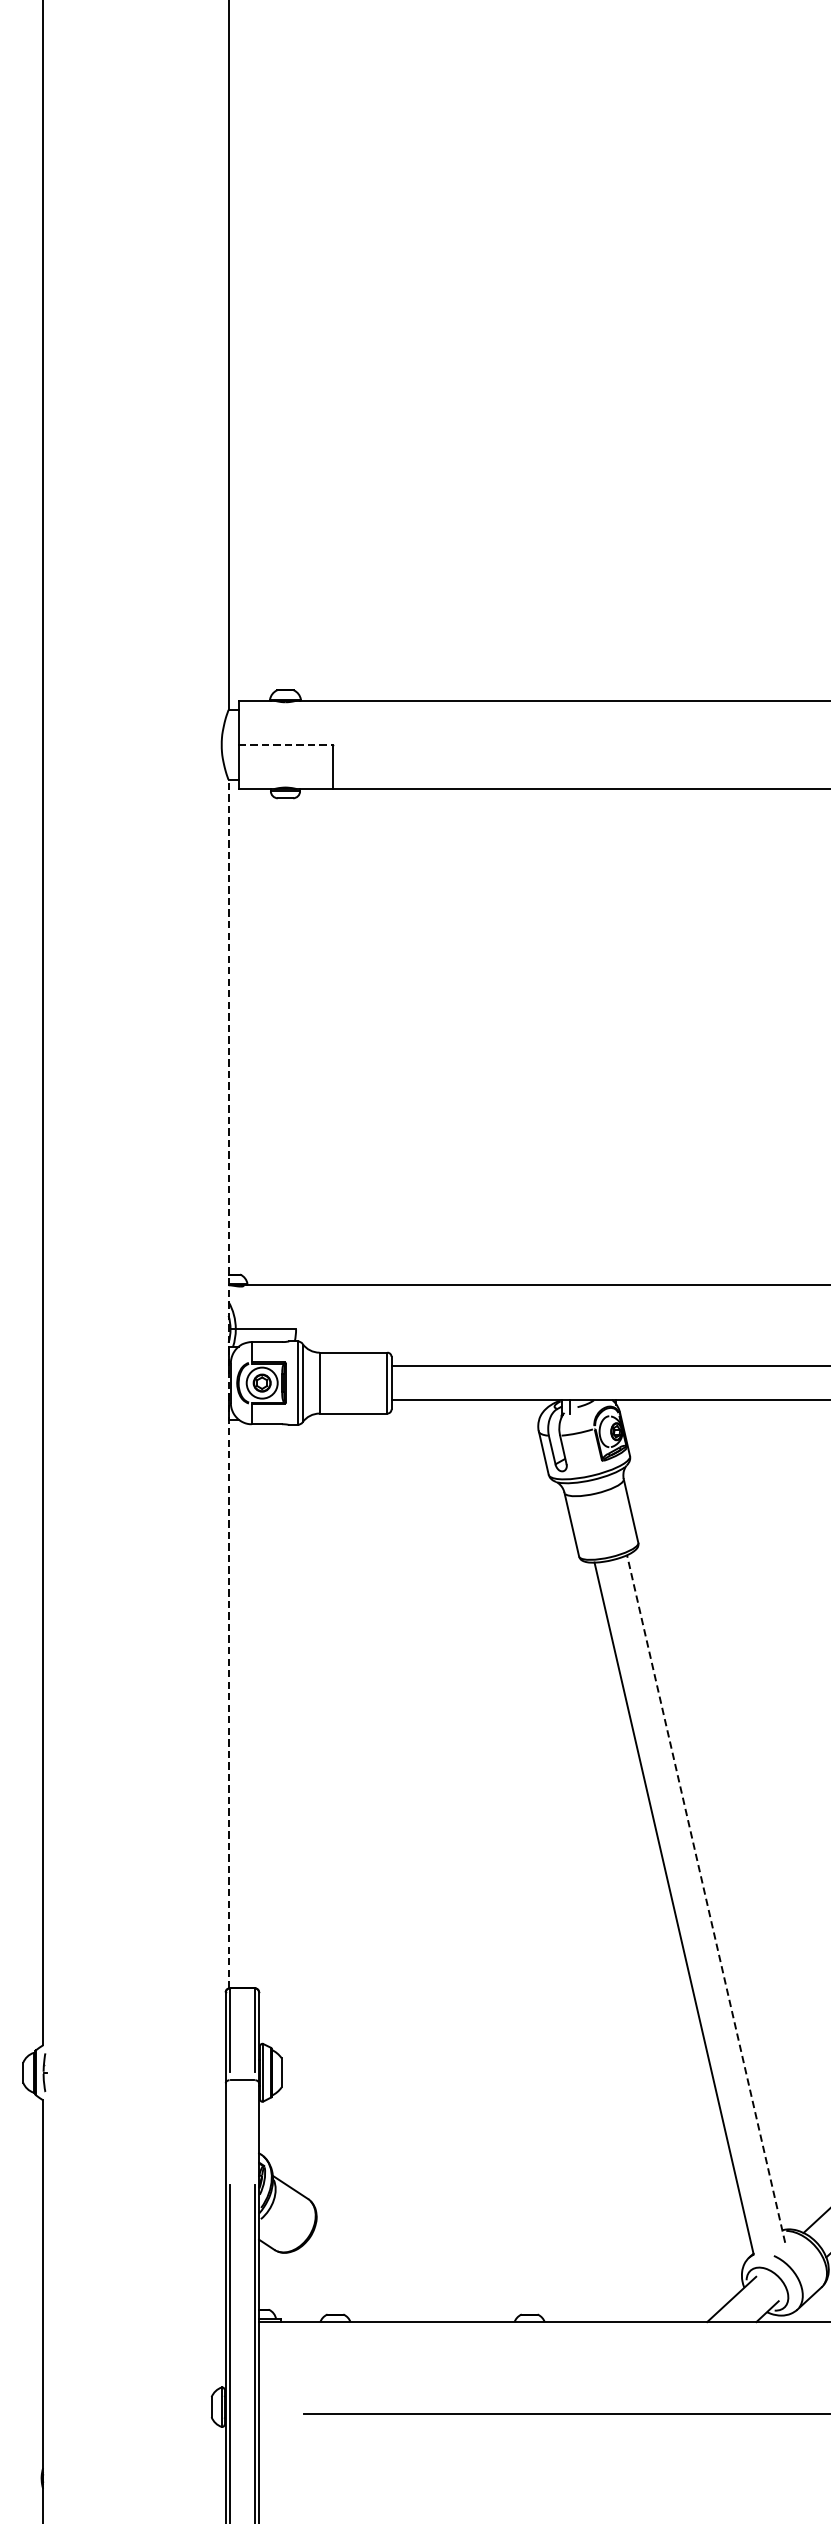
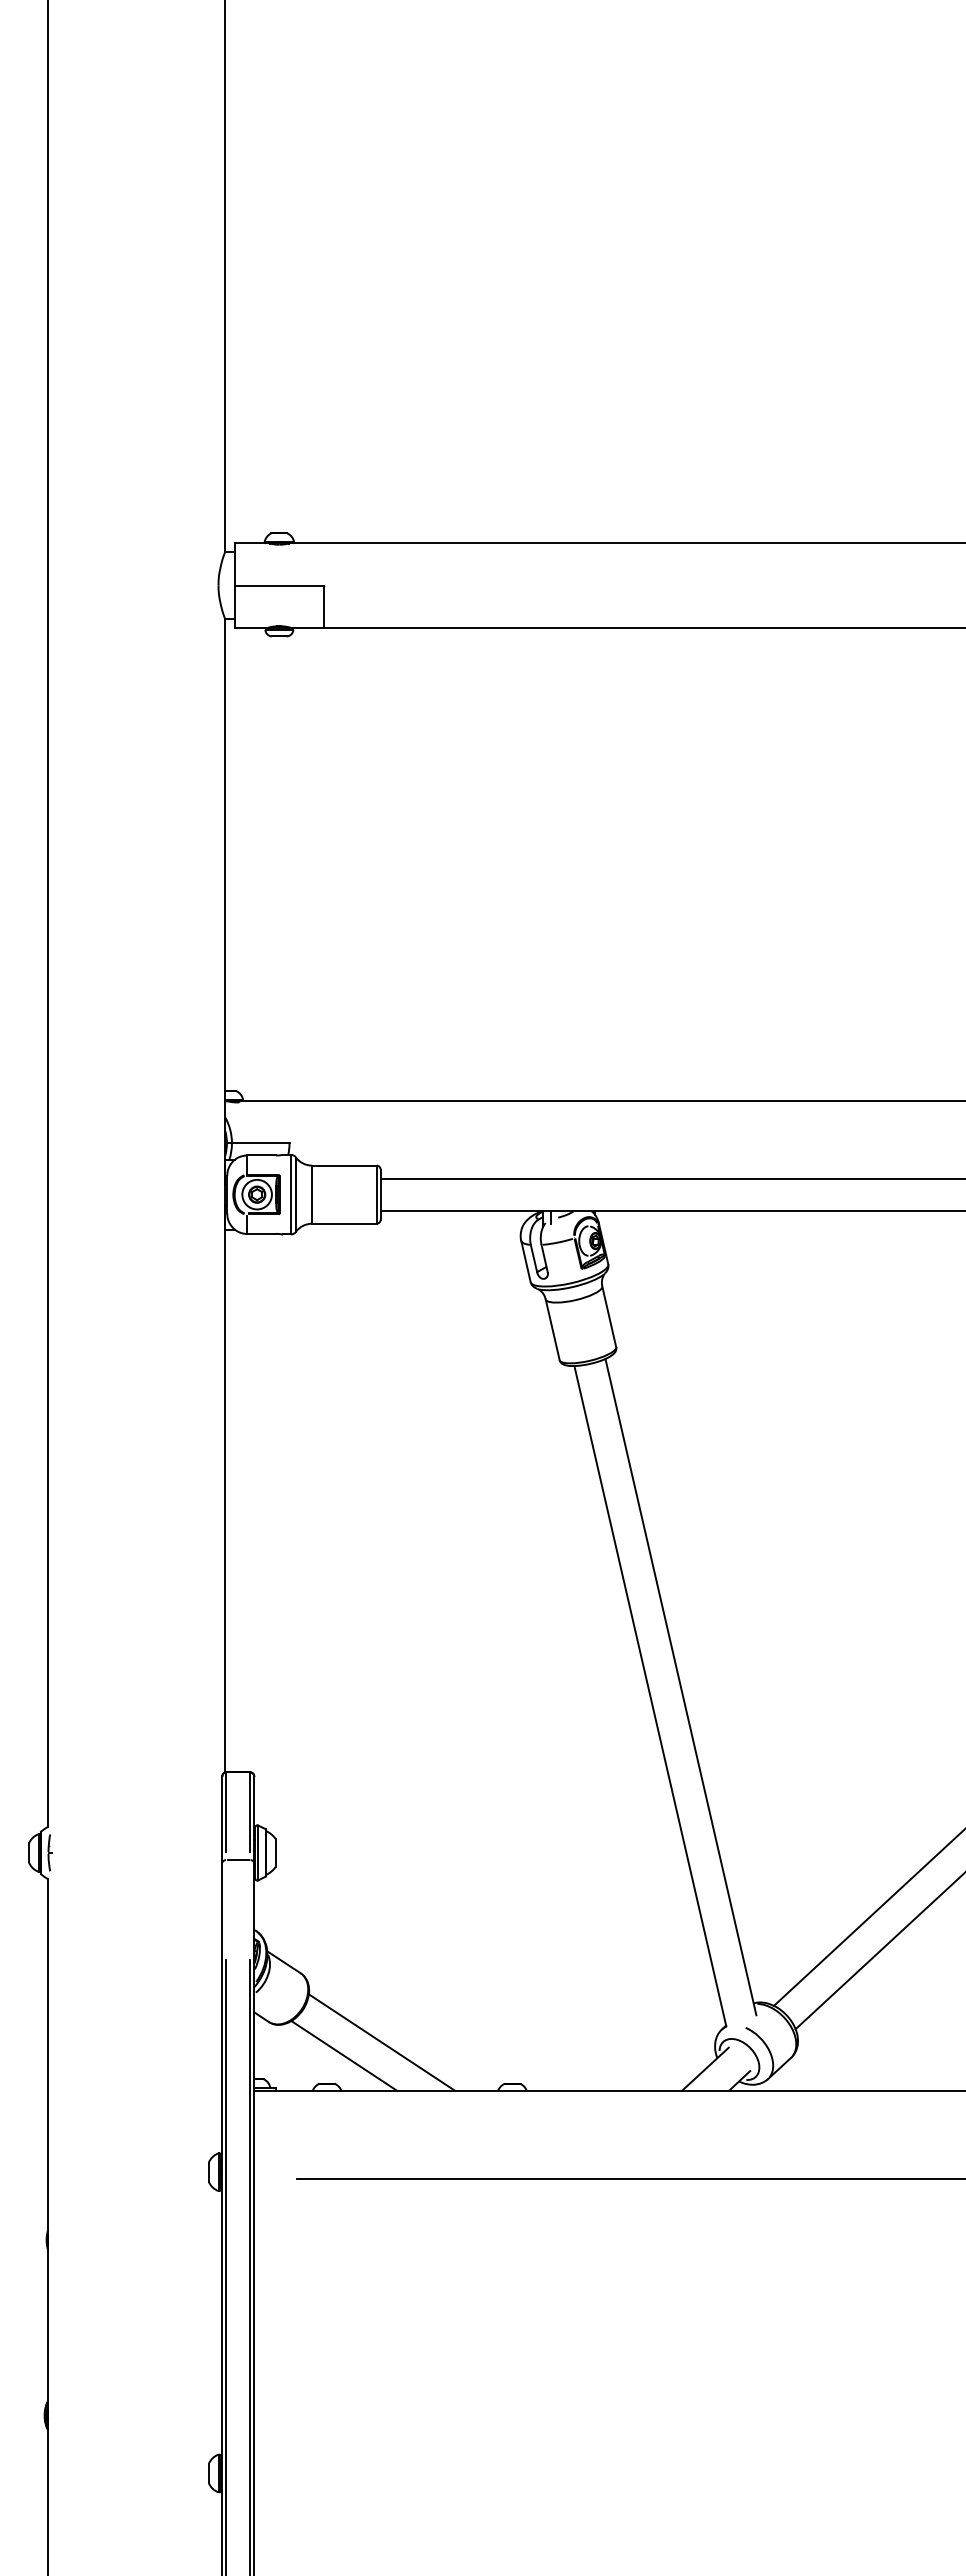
line: (285, 744) -> (279, 585), dashed -> solid
line: (229, 1384) -> (225, 1195), dashed -> solid
line: (705, 1899) -> (680, 1687), dashed -> solid
line: (392, 2271) -> (381, 2042), added
line: (353, 2284) -> (344, 2055), added

